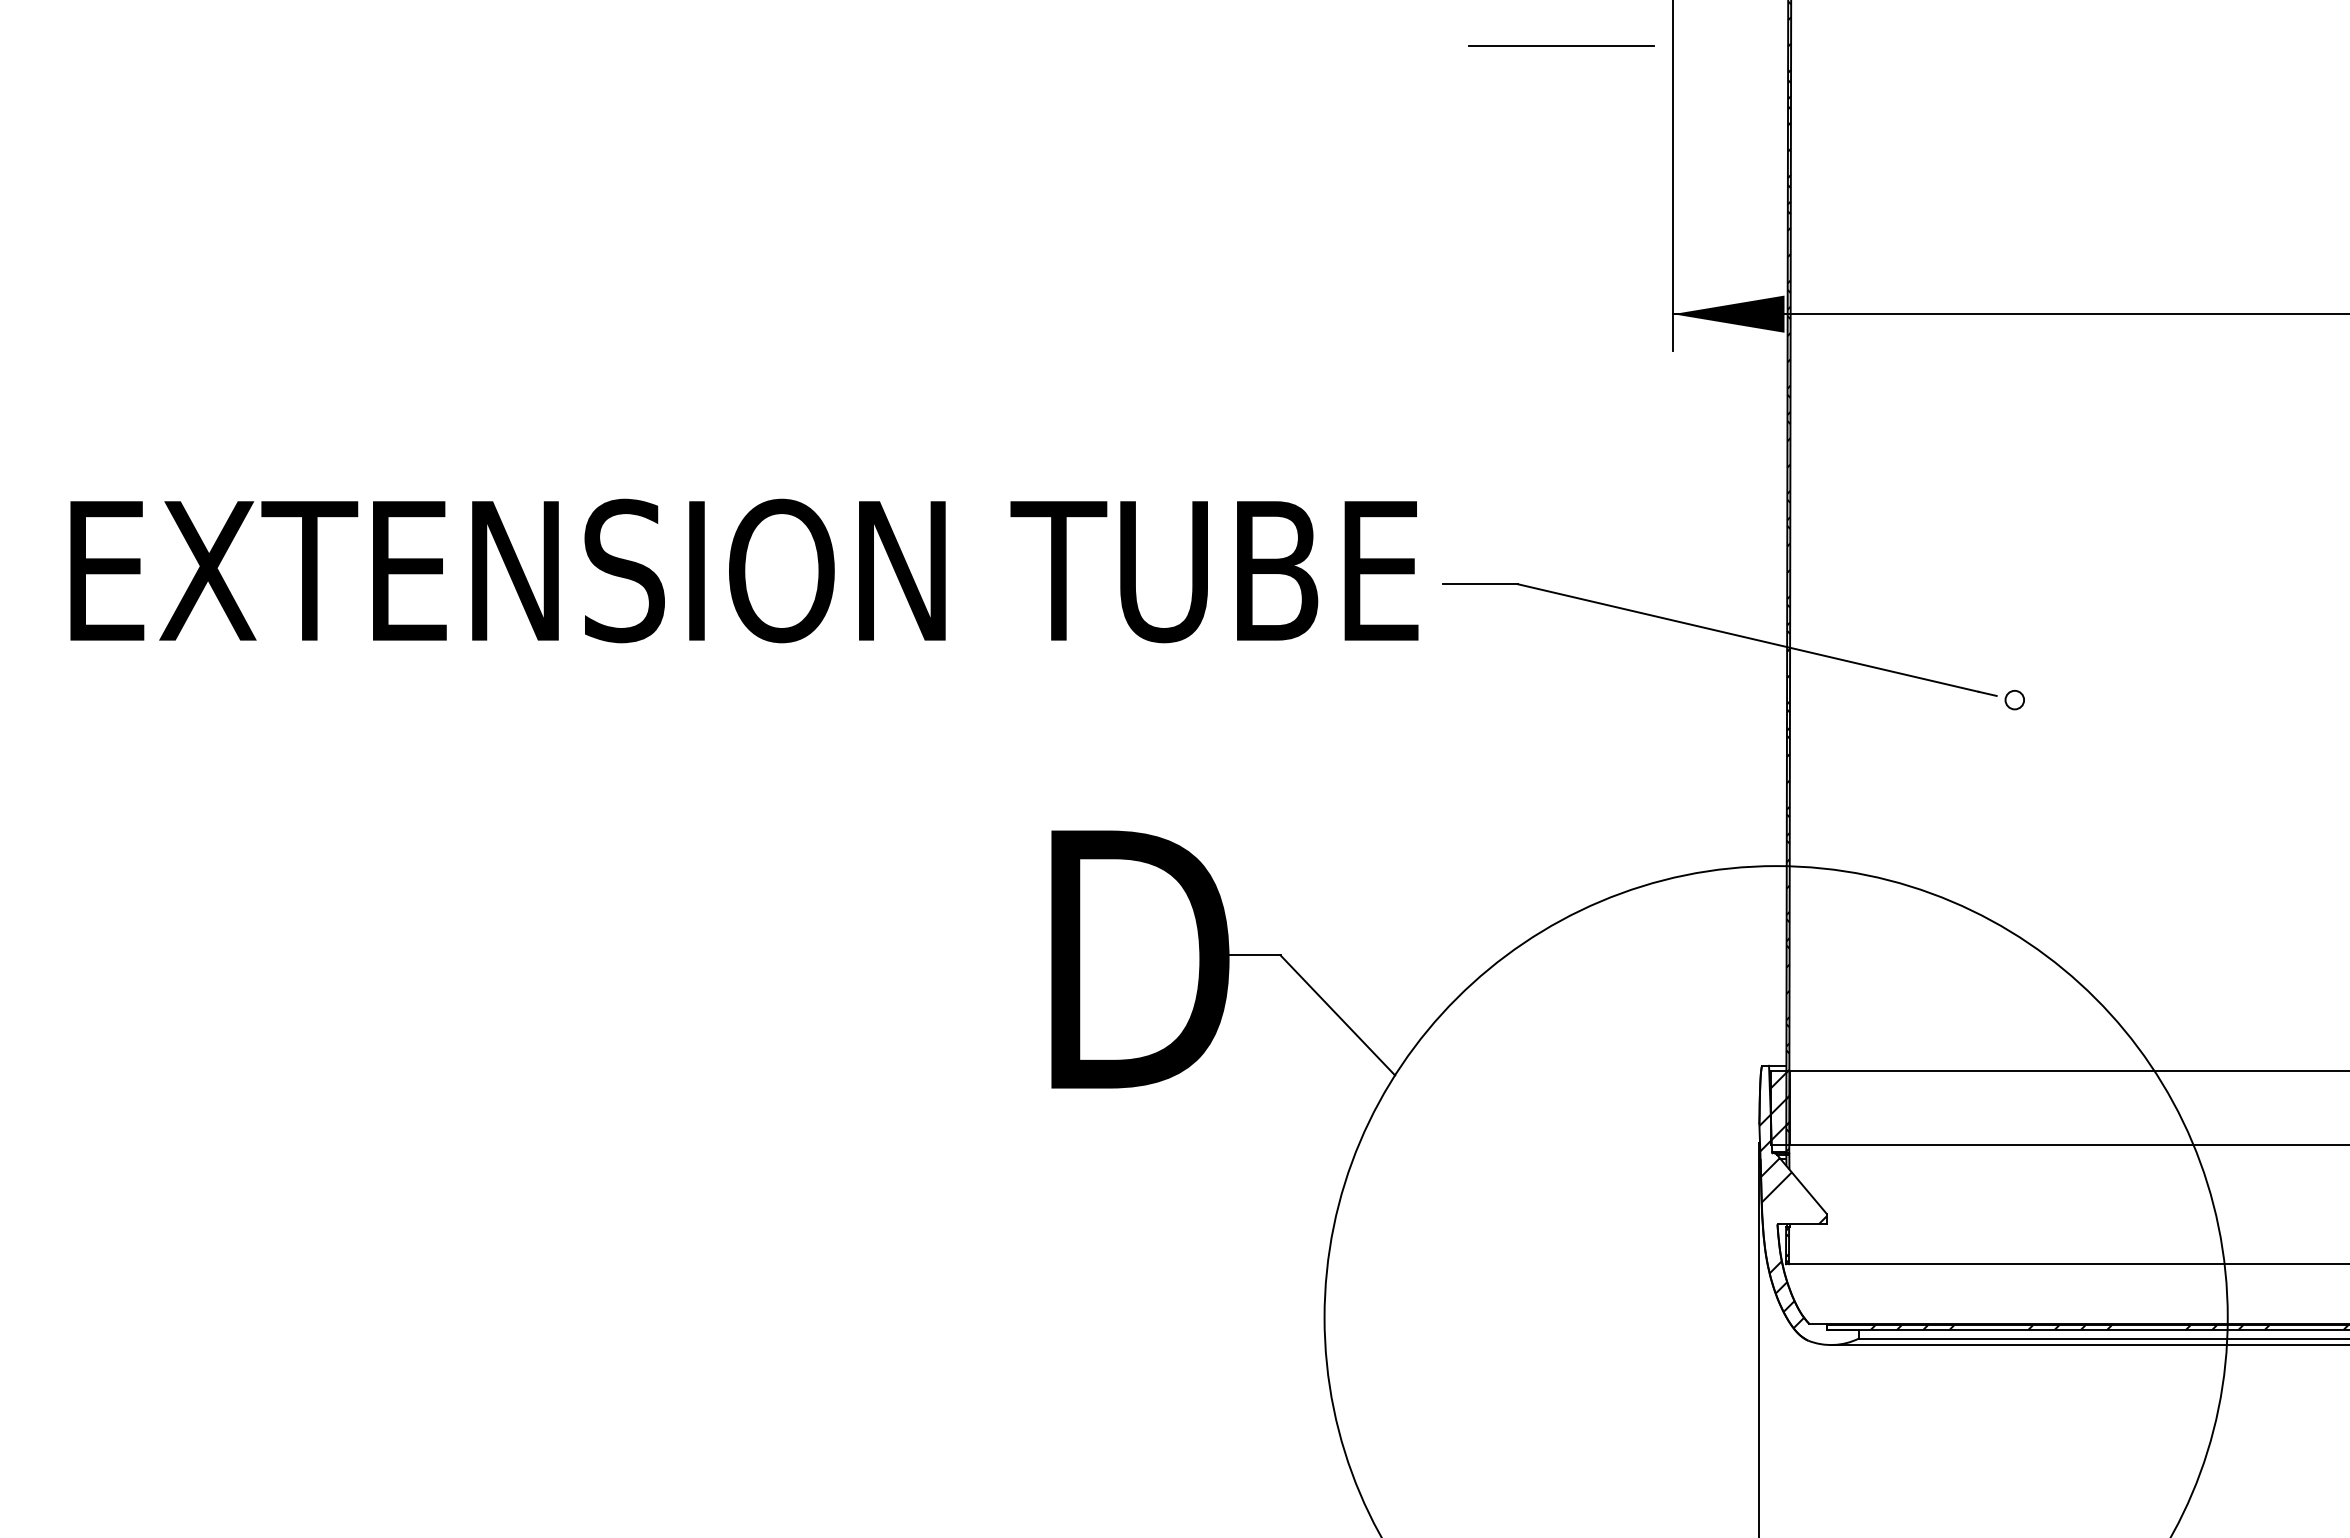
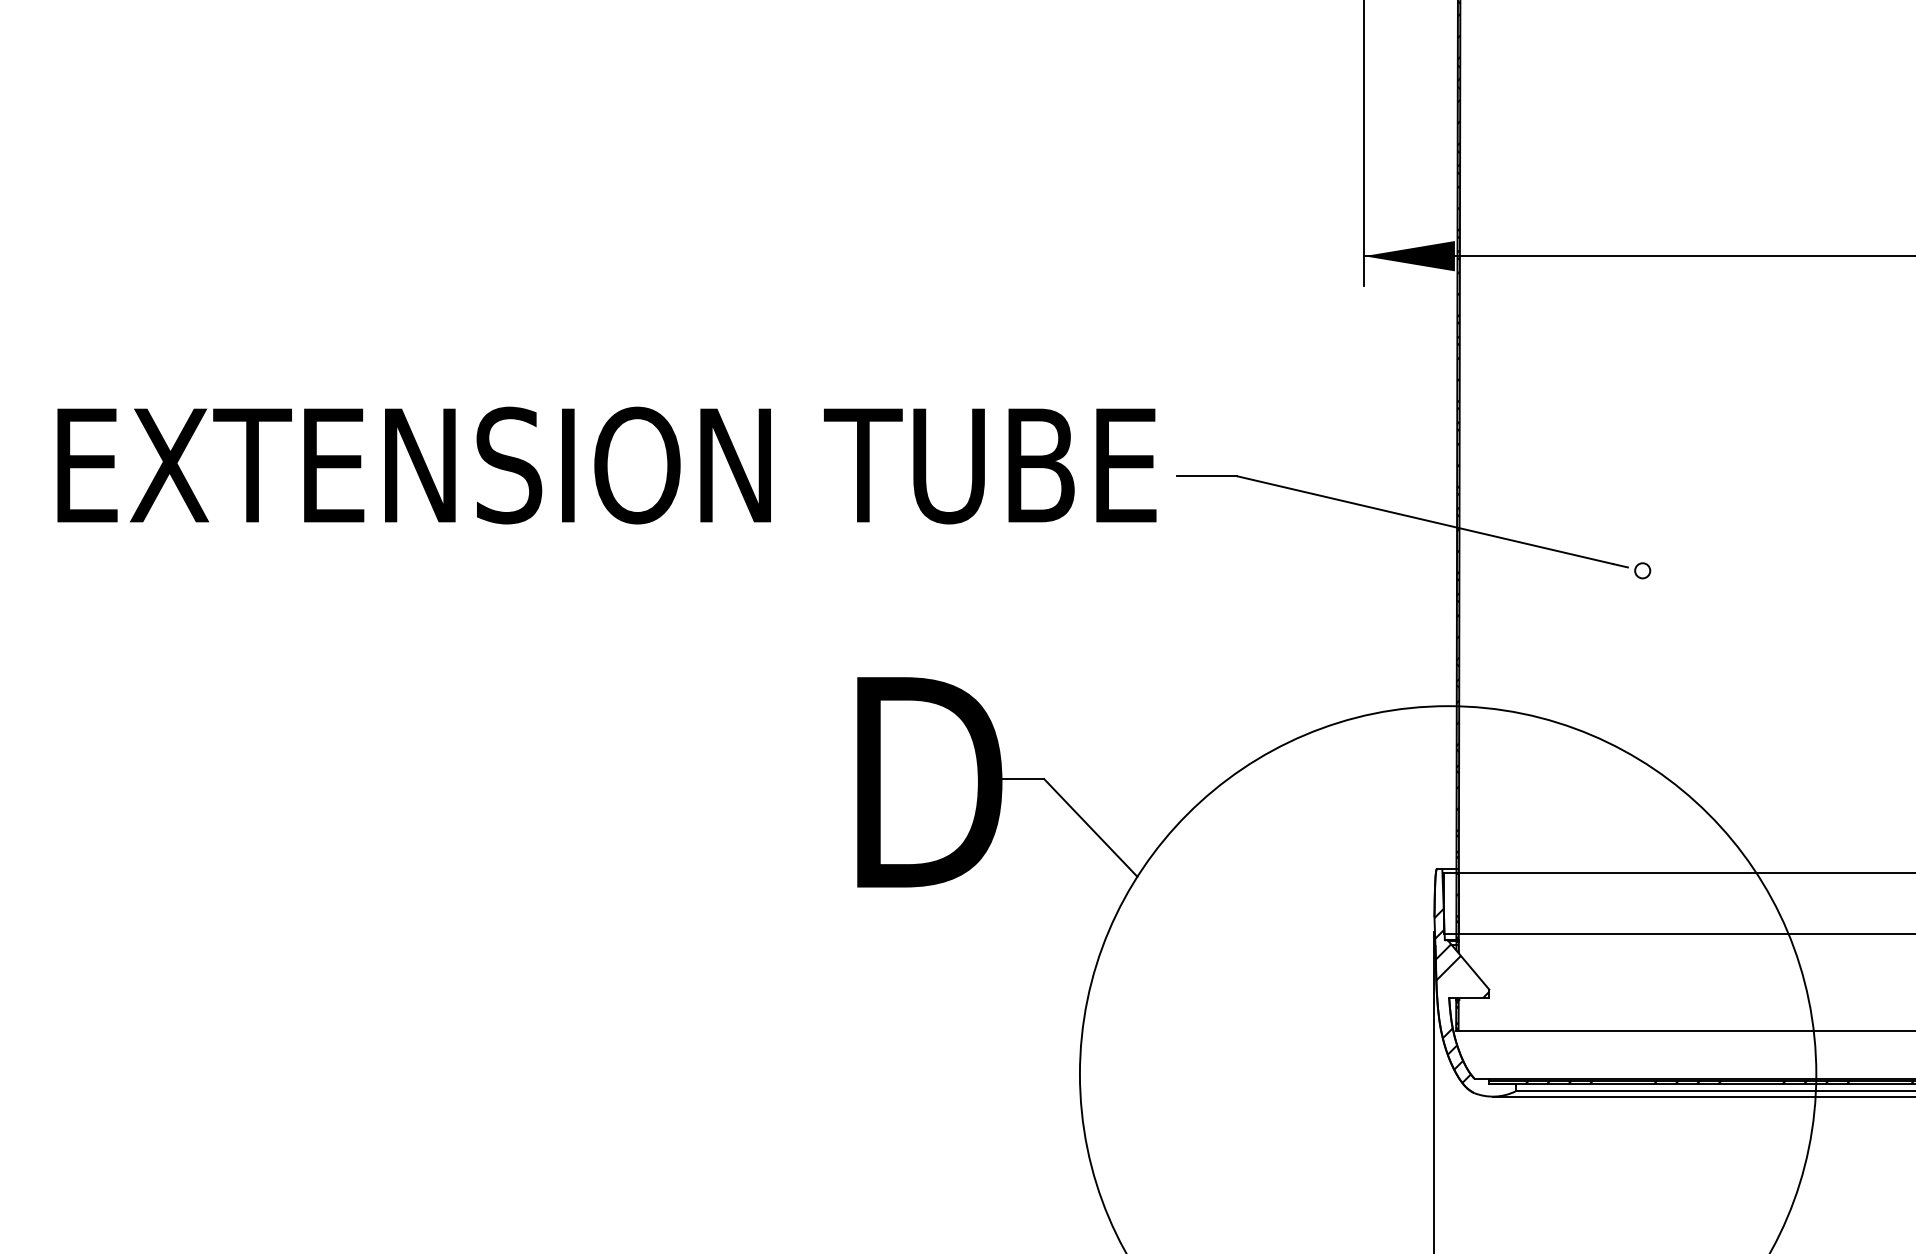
line: (1561, 45) -> (1273, 37), removed
hatch: (1780, 1105) -> (1451, 901), removed

